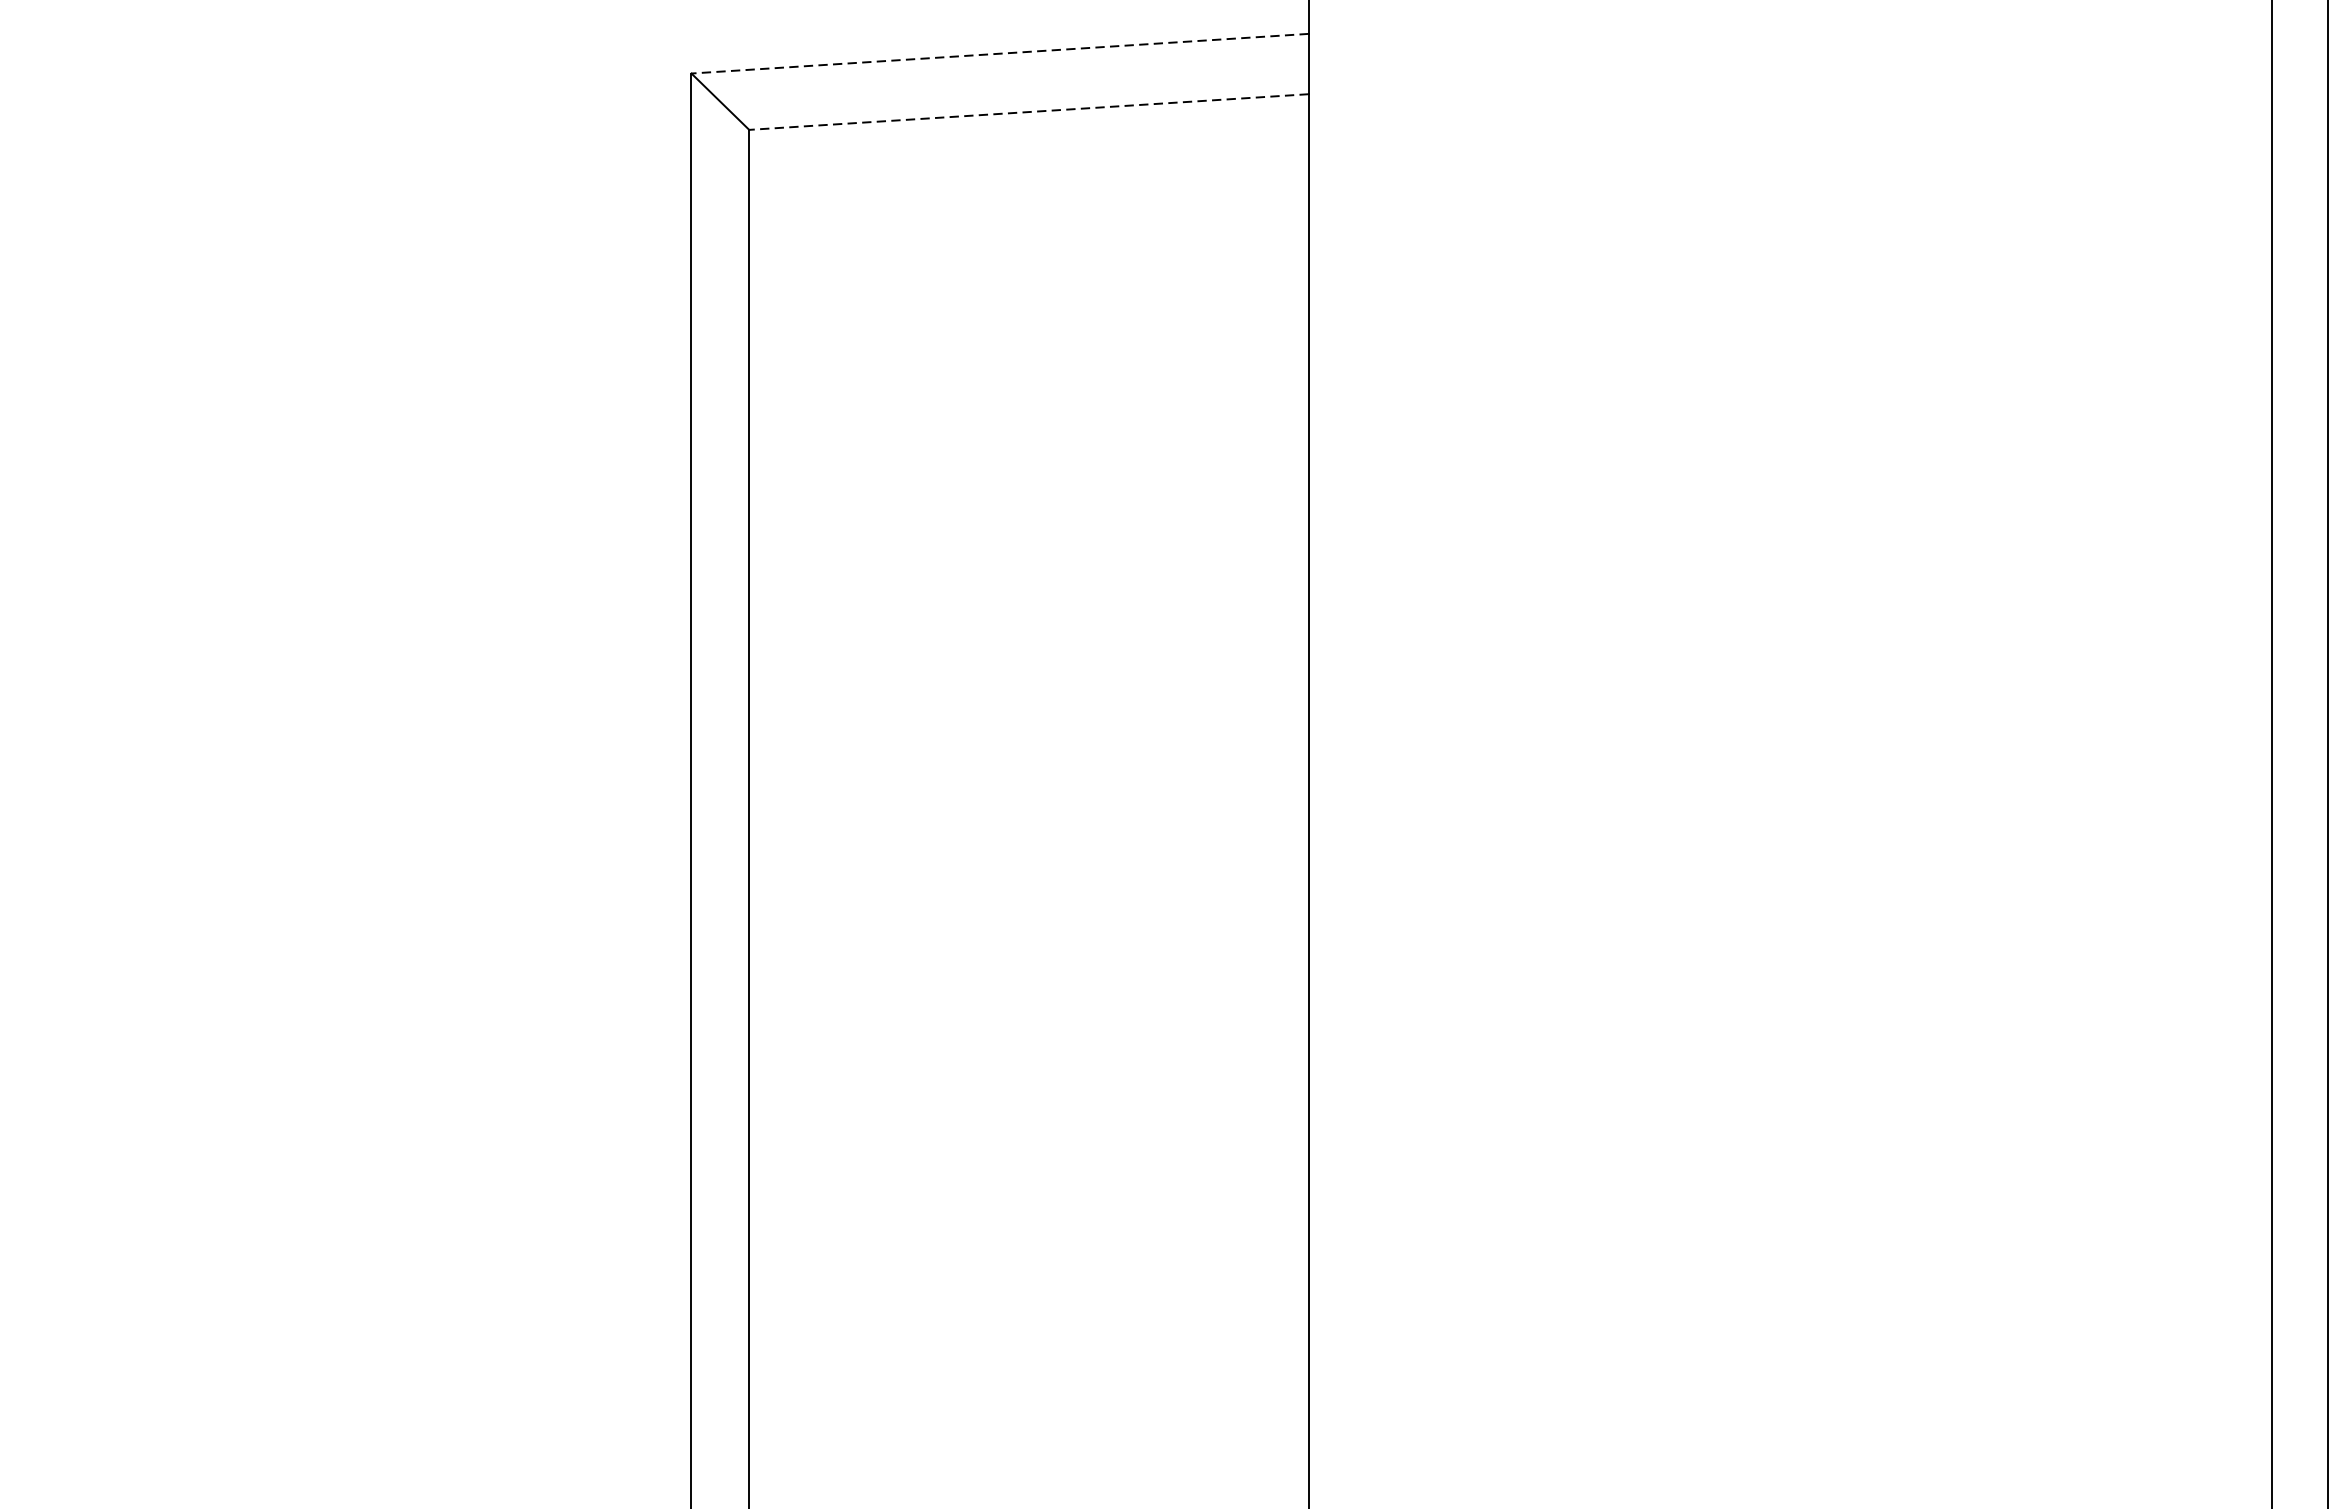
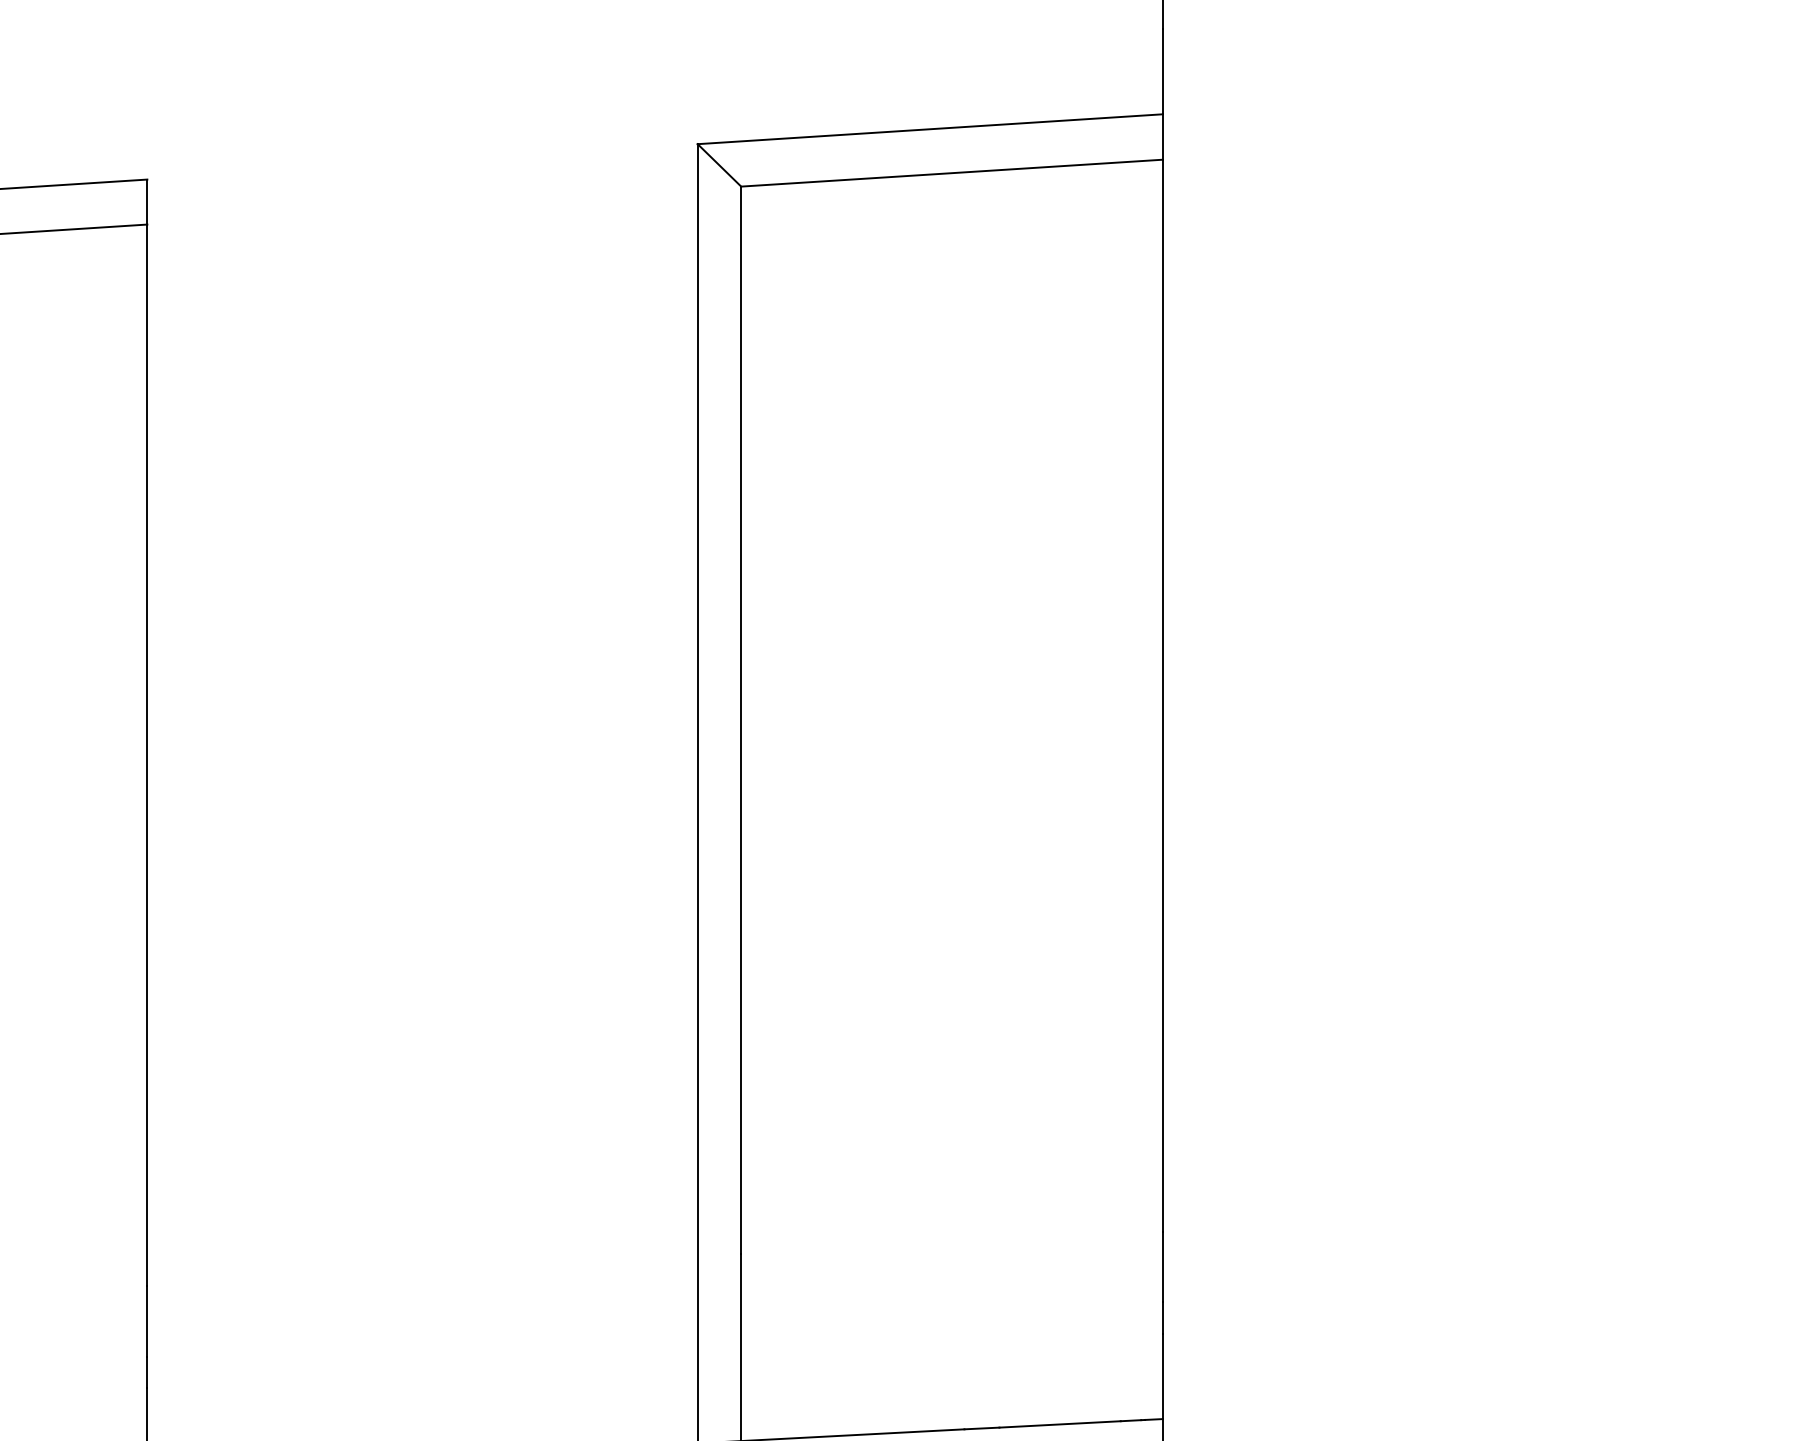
line: (1000, 54) -> (930, 129), dashed -> solid
line: (1028, 112) -> (951, 173), dashed -> solid

